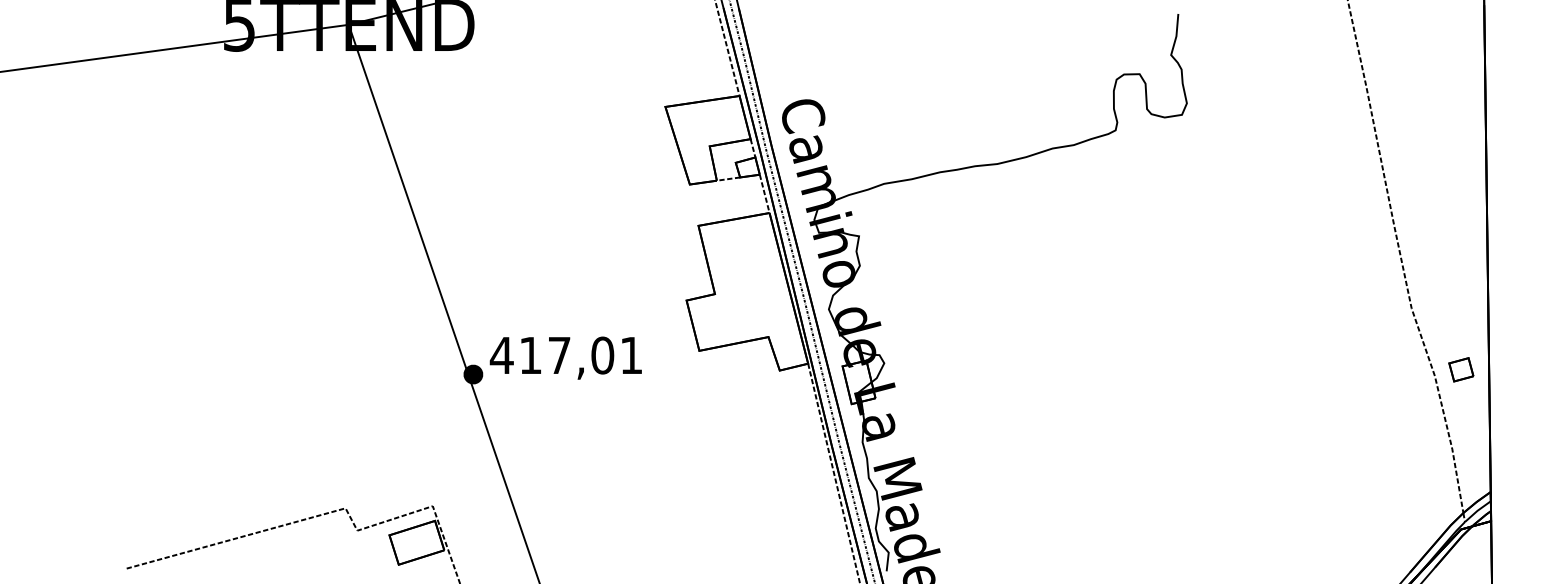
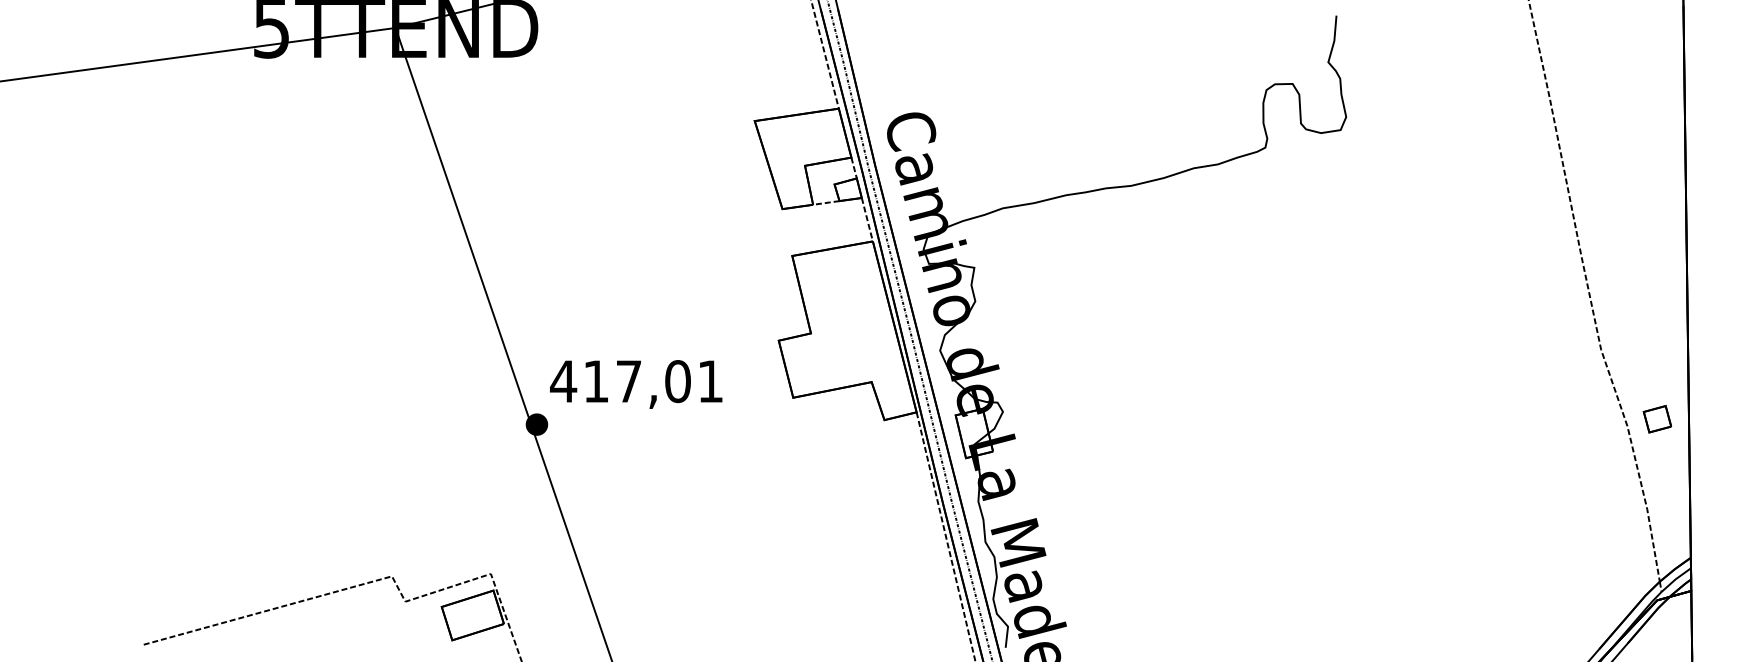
text: (565, 357) -> (635, 383), moved

